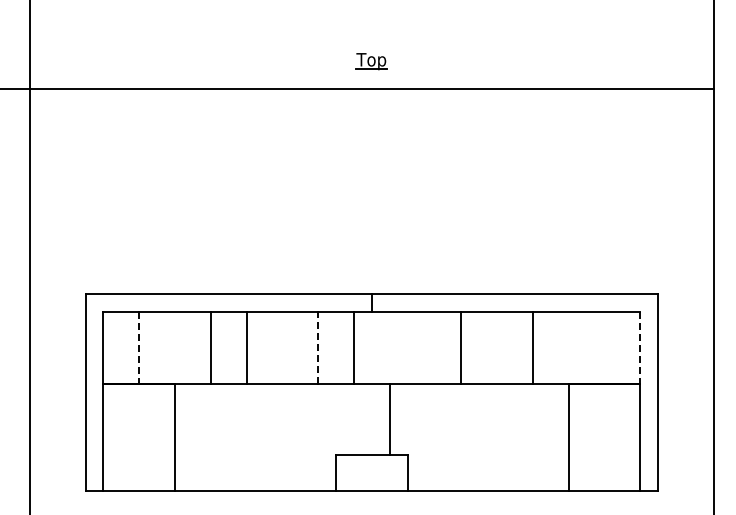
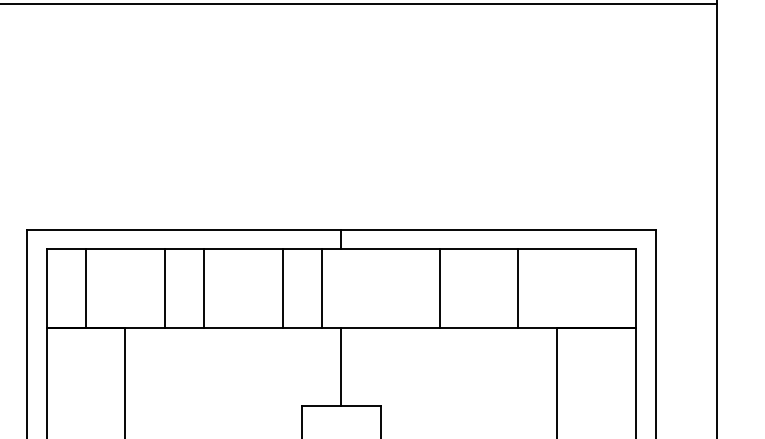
line: (139, 347) -> (86, 288), dashed -> solid
line: (318, 347) -> (283, 288), dashed -> solid
line: (640, 347) -> (636, 288), dashed -> solid
line: (389, 419) -> (341, 367), moved

